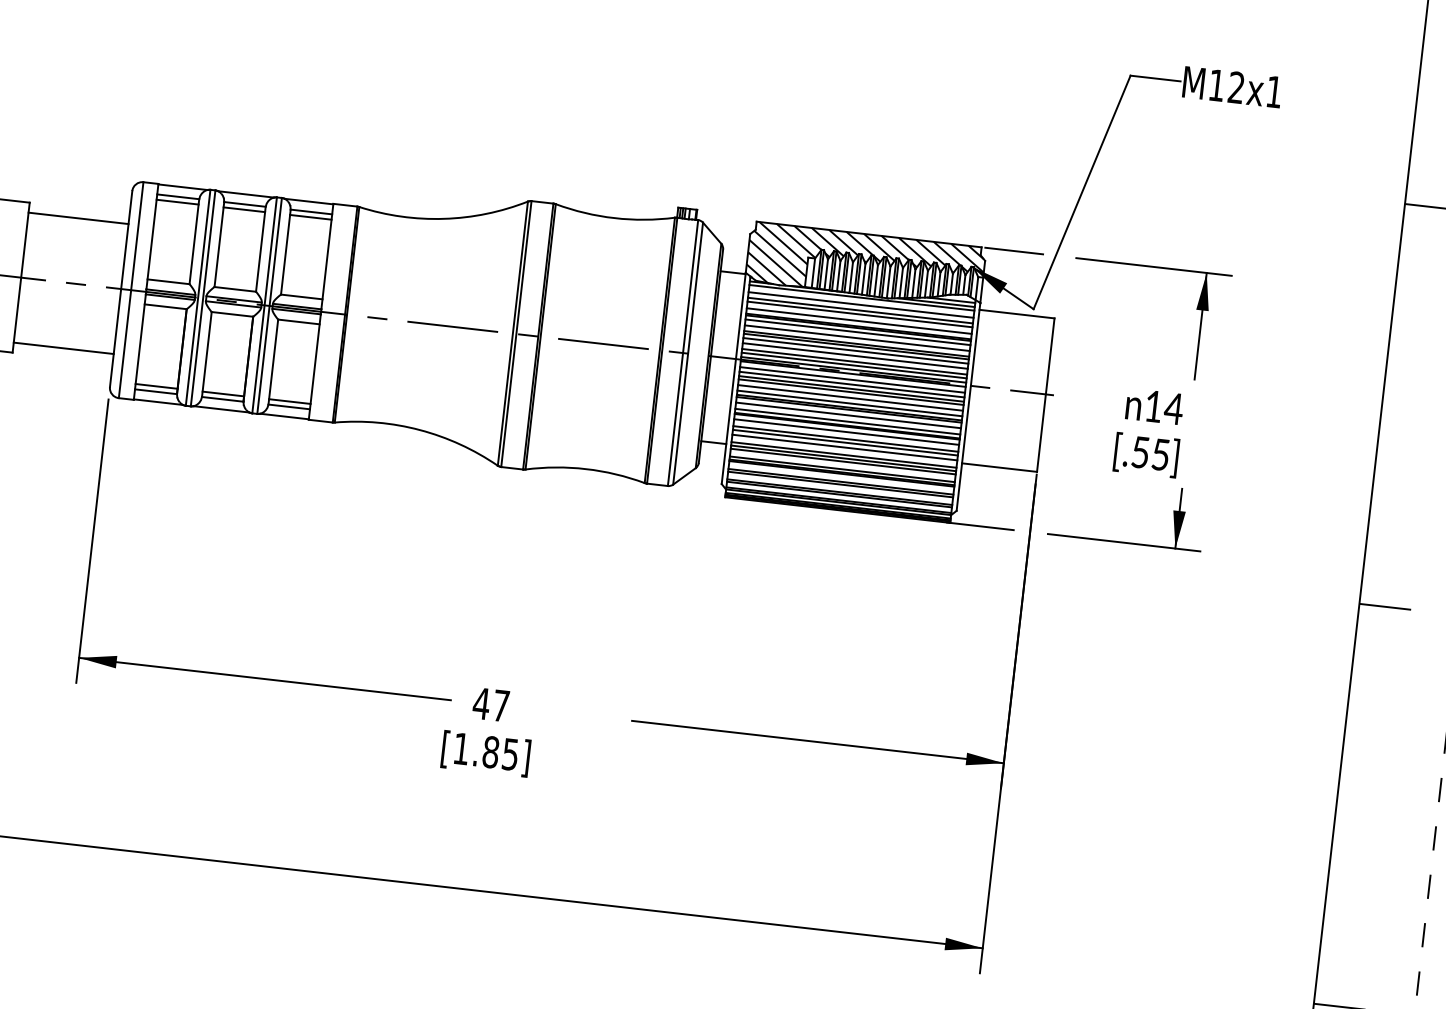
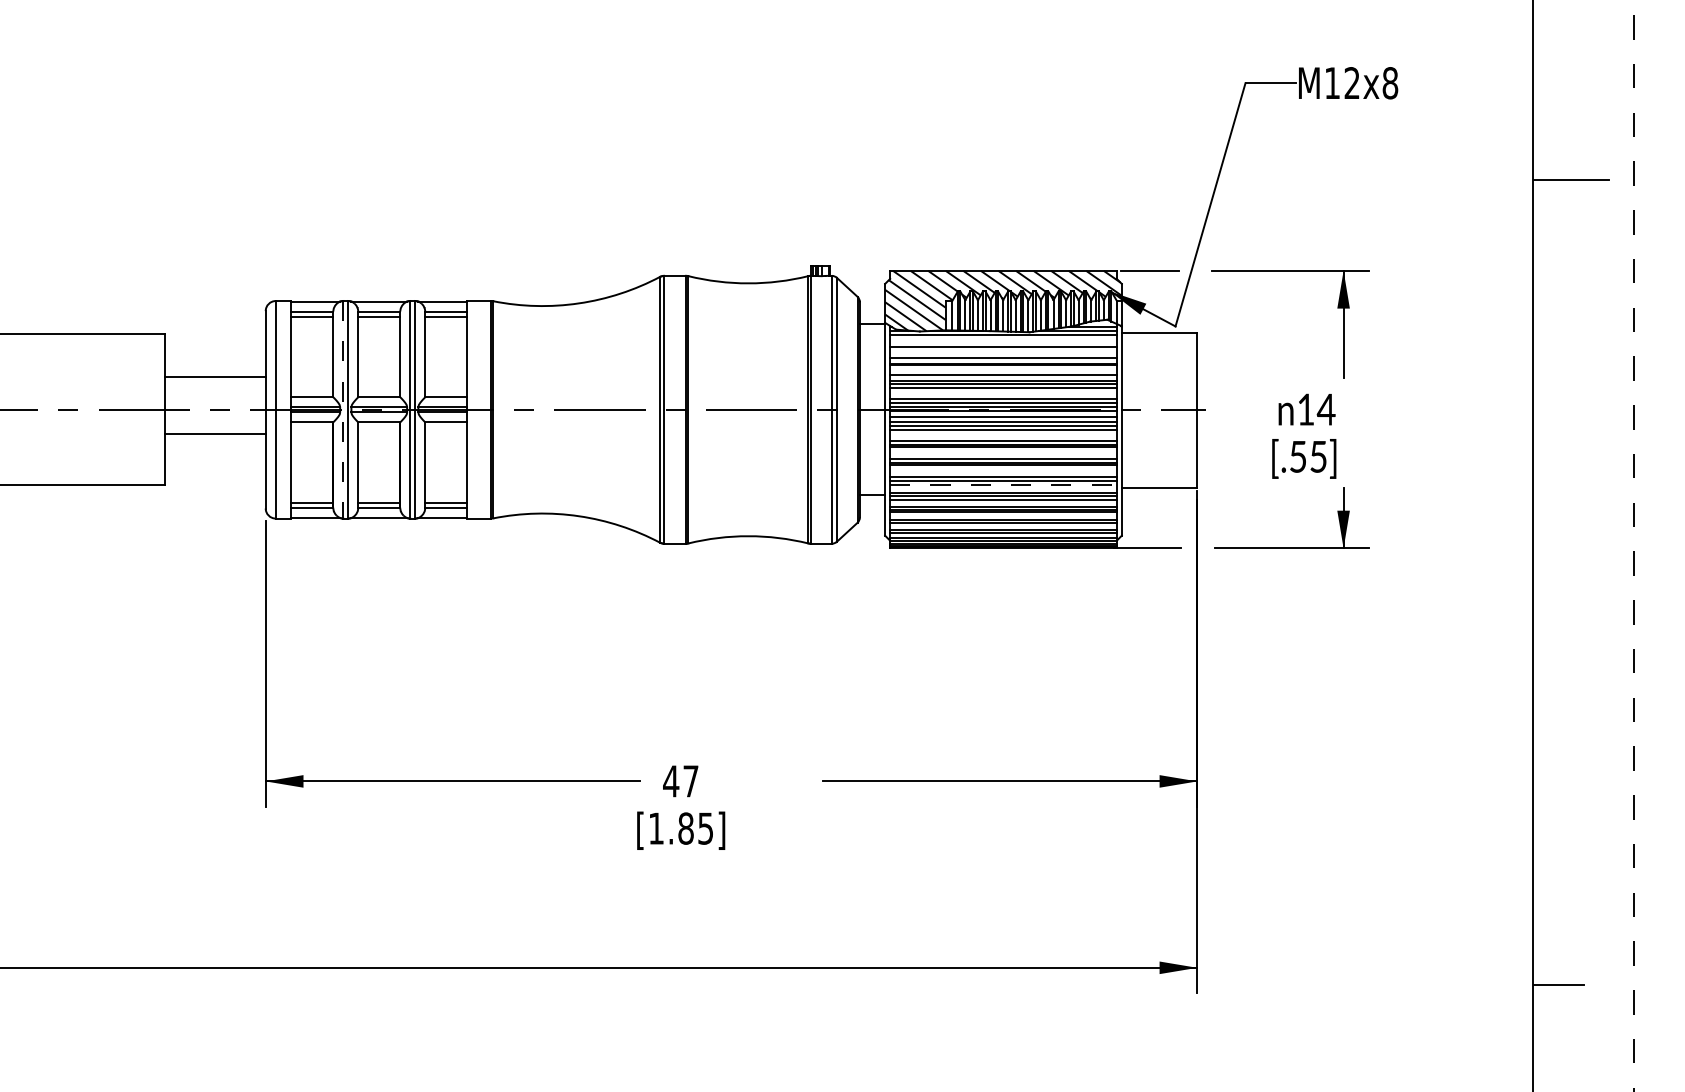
text: (1274, 92) -> (1390, 83), M12x1 -> M12x8
line: (78, 218) -> (215, 377), moved
line: (198, 297) -> (343, 409), solid -> dashed
line: (861, 304) -> (1003, 341), removed
line: (860, 314) -> (1003, 351), removed
line: (858, 332) -> (1003, 369), removed
line: (63, 348) -> (215, 434), moved
line: (855, 356) -> (1003, 393), removed
line: (850, 397) -> (1003, 435), removed
line: (848, 415) -> (1003, 453), removed
line: (846, 431) -> (1003, 469), removed
line: (844, 447) -> (1003, 485), solid -> dashed
line: (1384, 606) -> (1558, 582), removed

